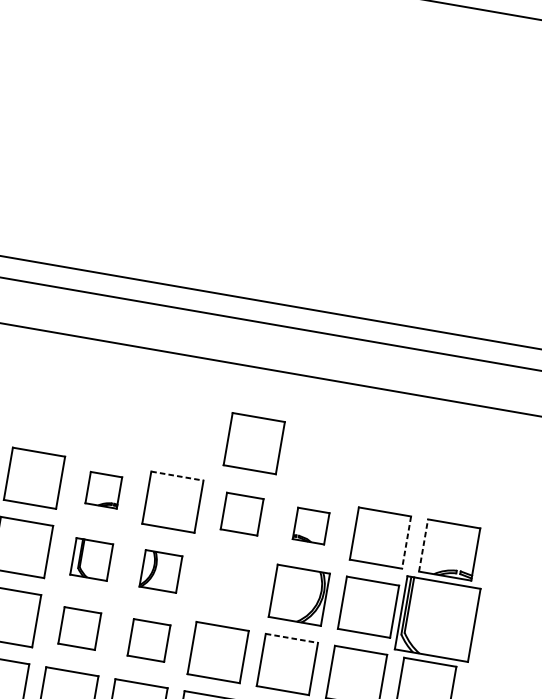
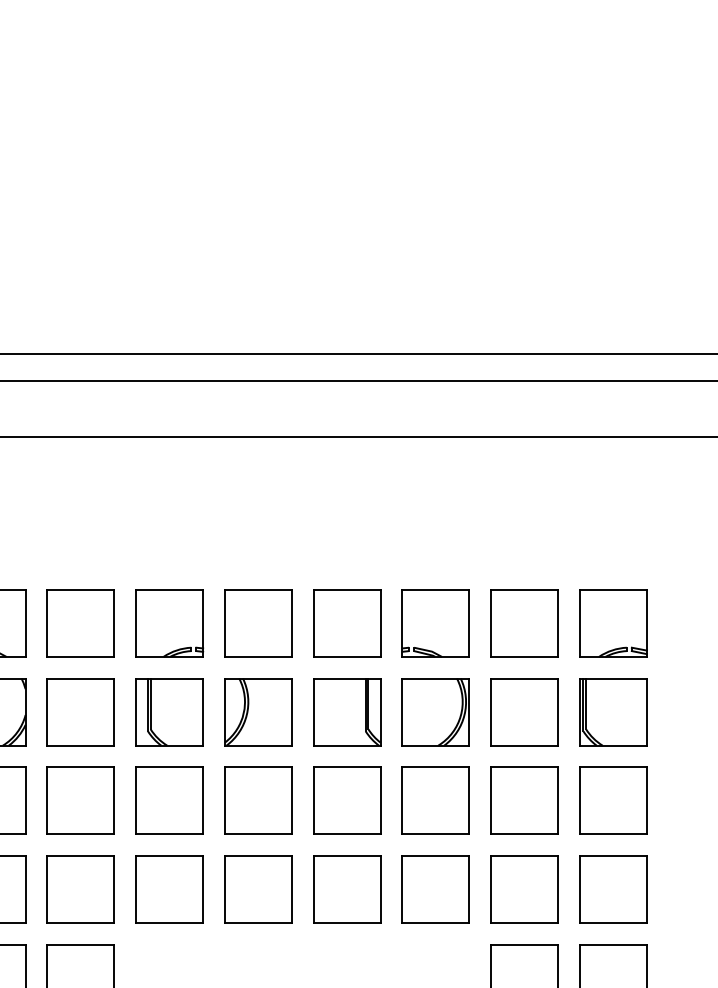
part: (254, 443) -> (347, 532), removed
line: (177, 475) -> (258, 589), dashed -> solid
part: (103, 490) -> (169, 623), size x1.67
part: (242, 514) -> (347, 623), size x1.43
part: (310, 526) -> (435, 623), size x1.67
line: (406, 542) -> (558, 623), dashed -> solid
line: (423, 544) -> (579, 622), dashed -> solid
part: (91, 559) -> (169, 712), size x1.43
part: (160, 571) -> (258, 712), size x1.43
part: (230, 583) -> (347, 712), added
part: (437, 619) -> (613, 712), size x0.71
part: (79, 628) -> (169, 800), size x1.43
line: (292, 638) -> (436, 767), dashed -> solid
part: (149, 640) -> (258, 800), size x1.43

